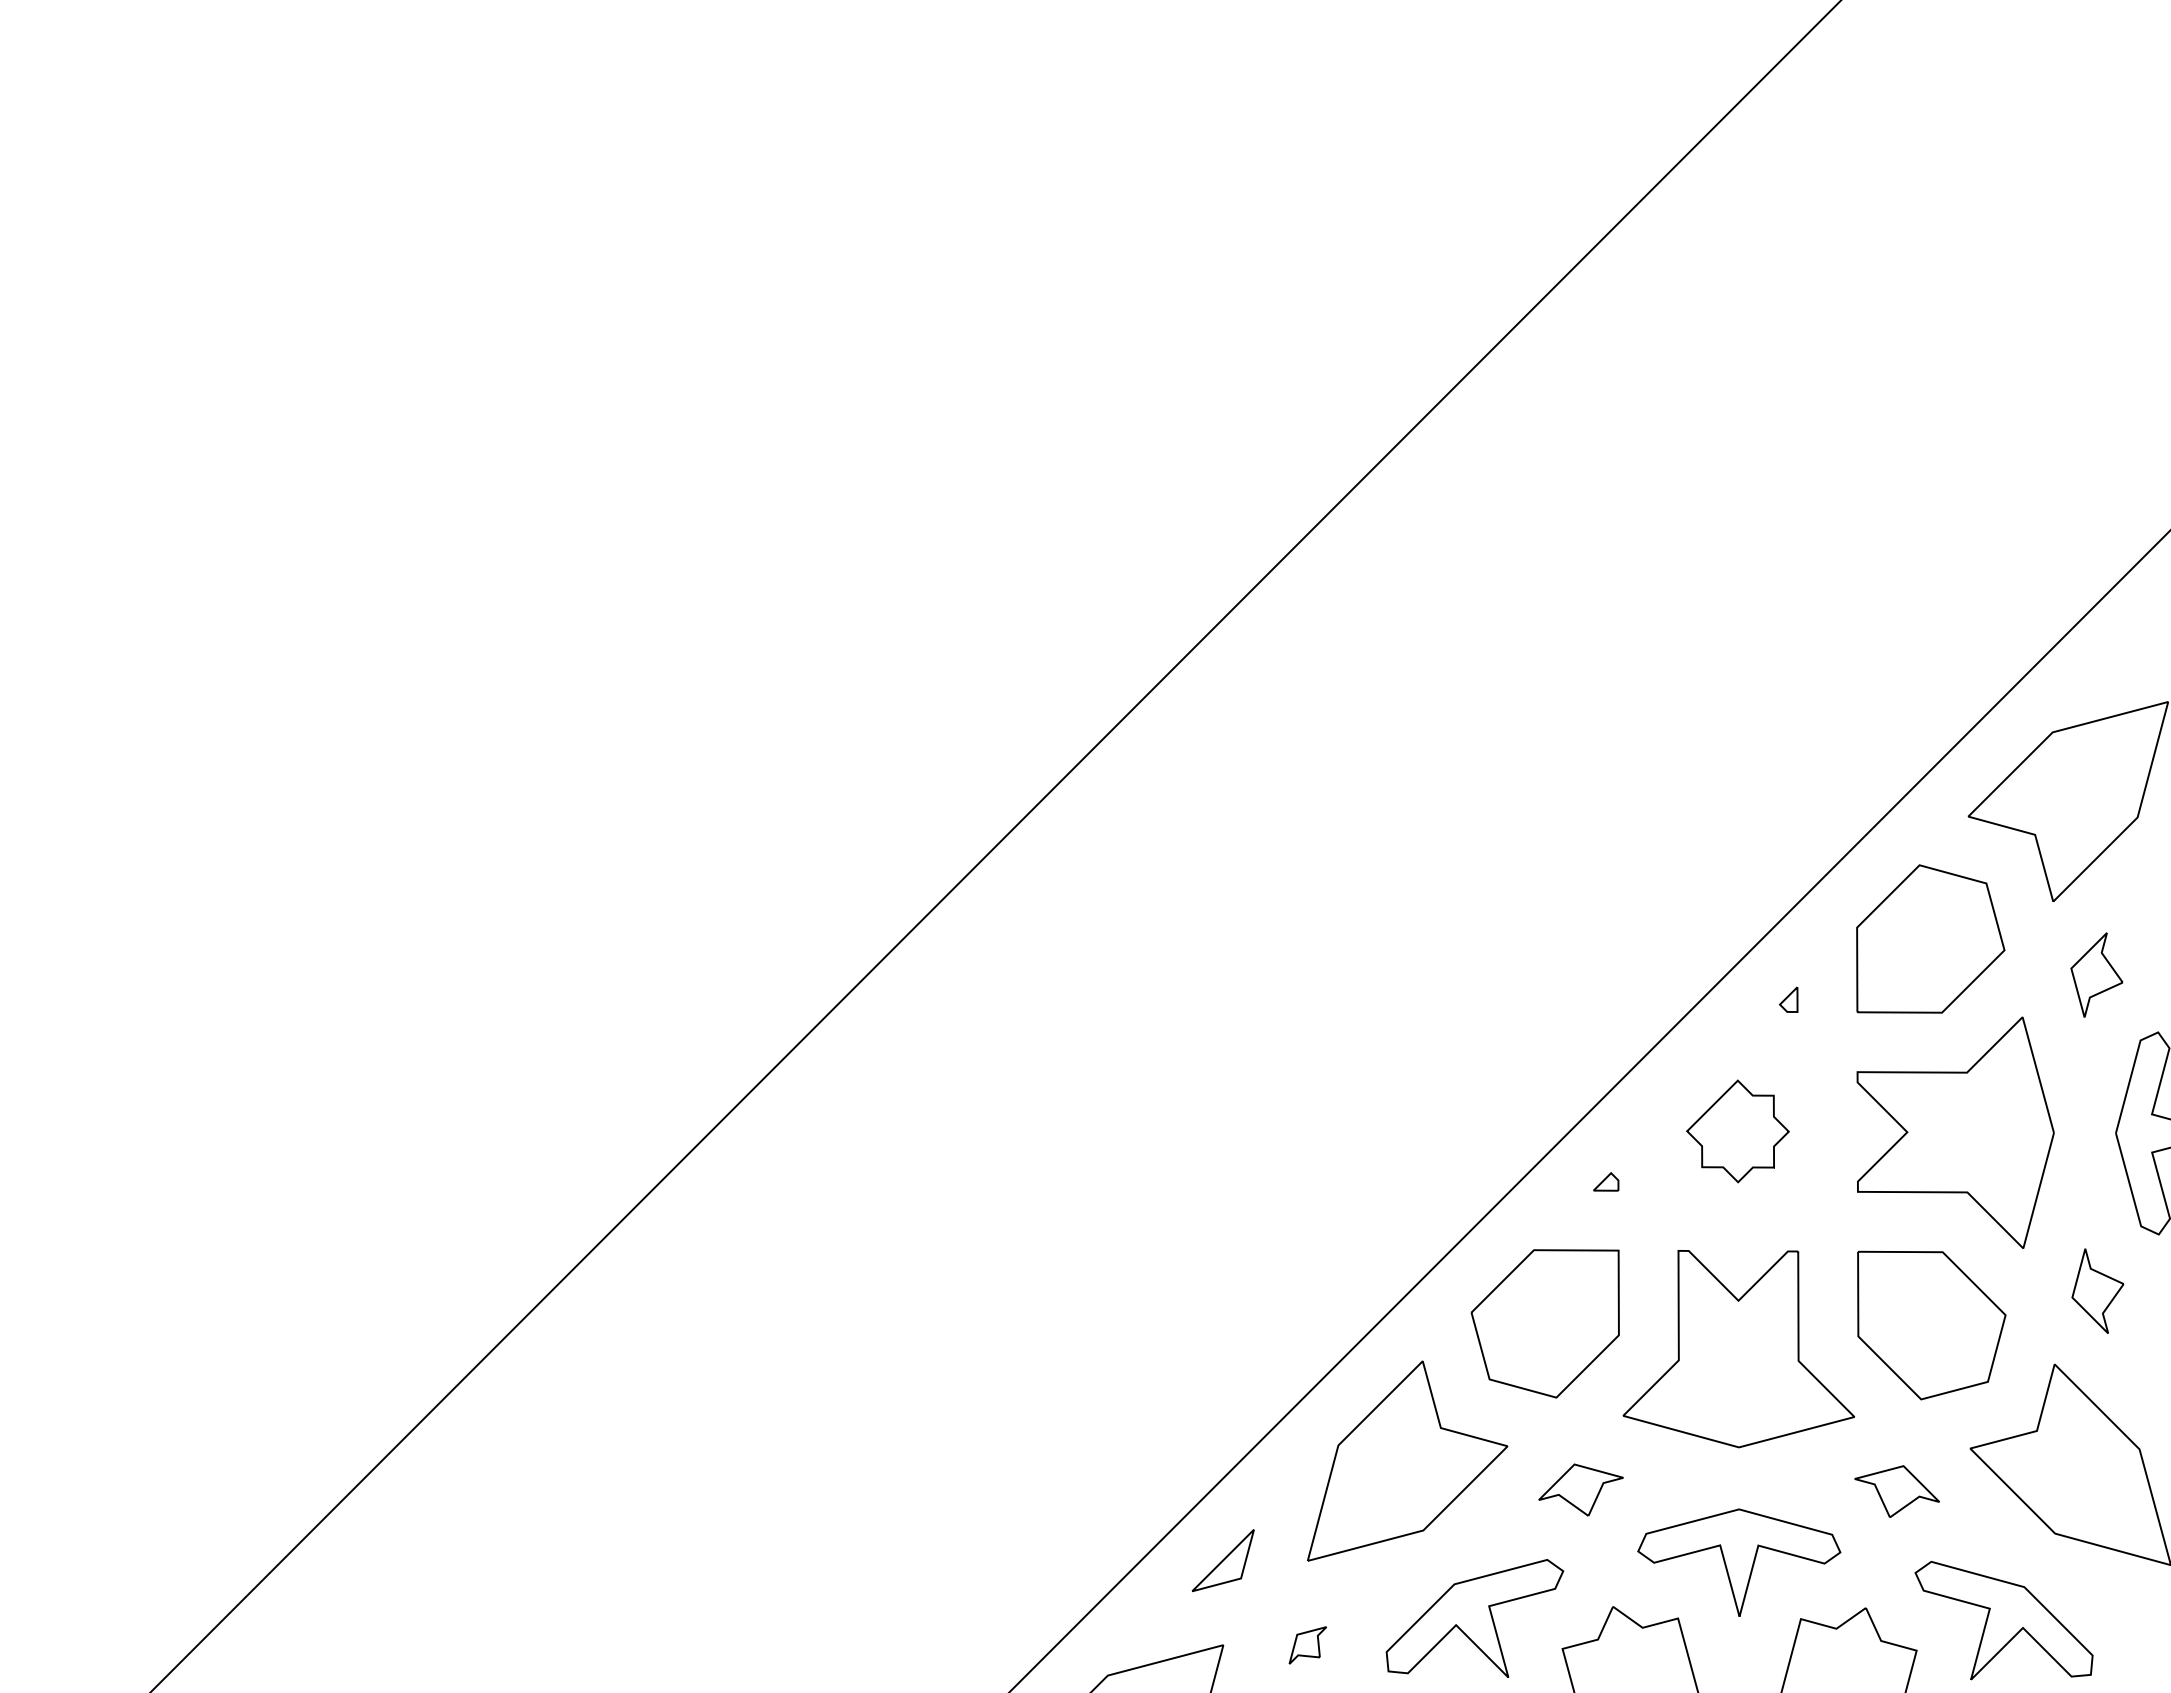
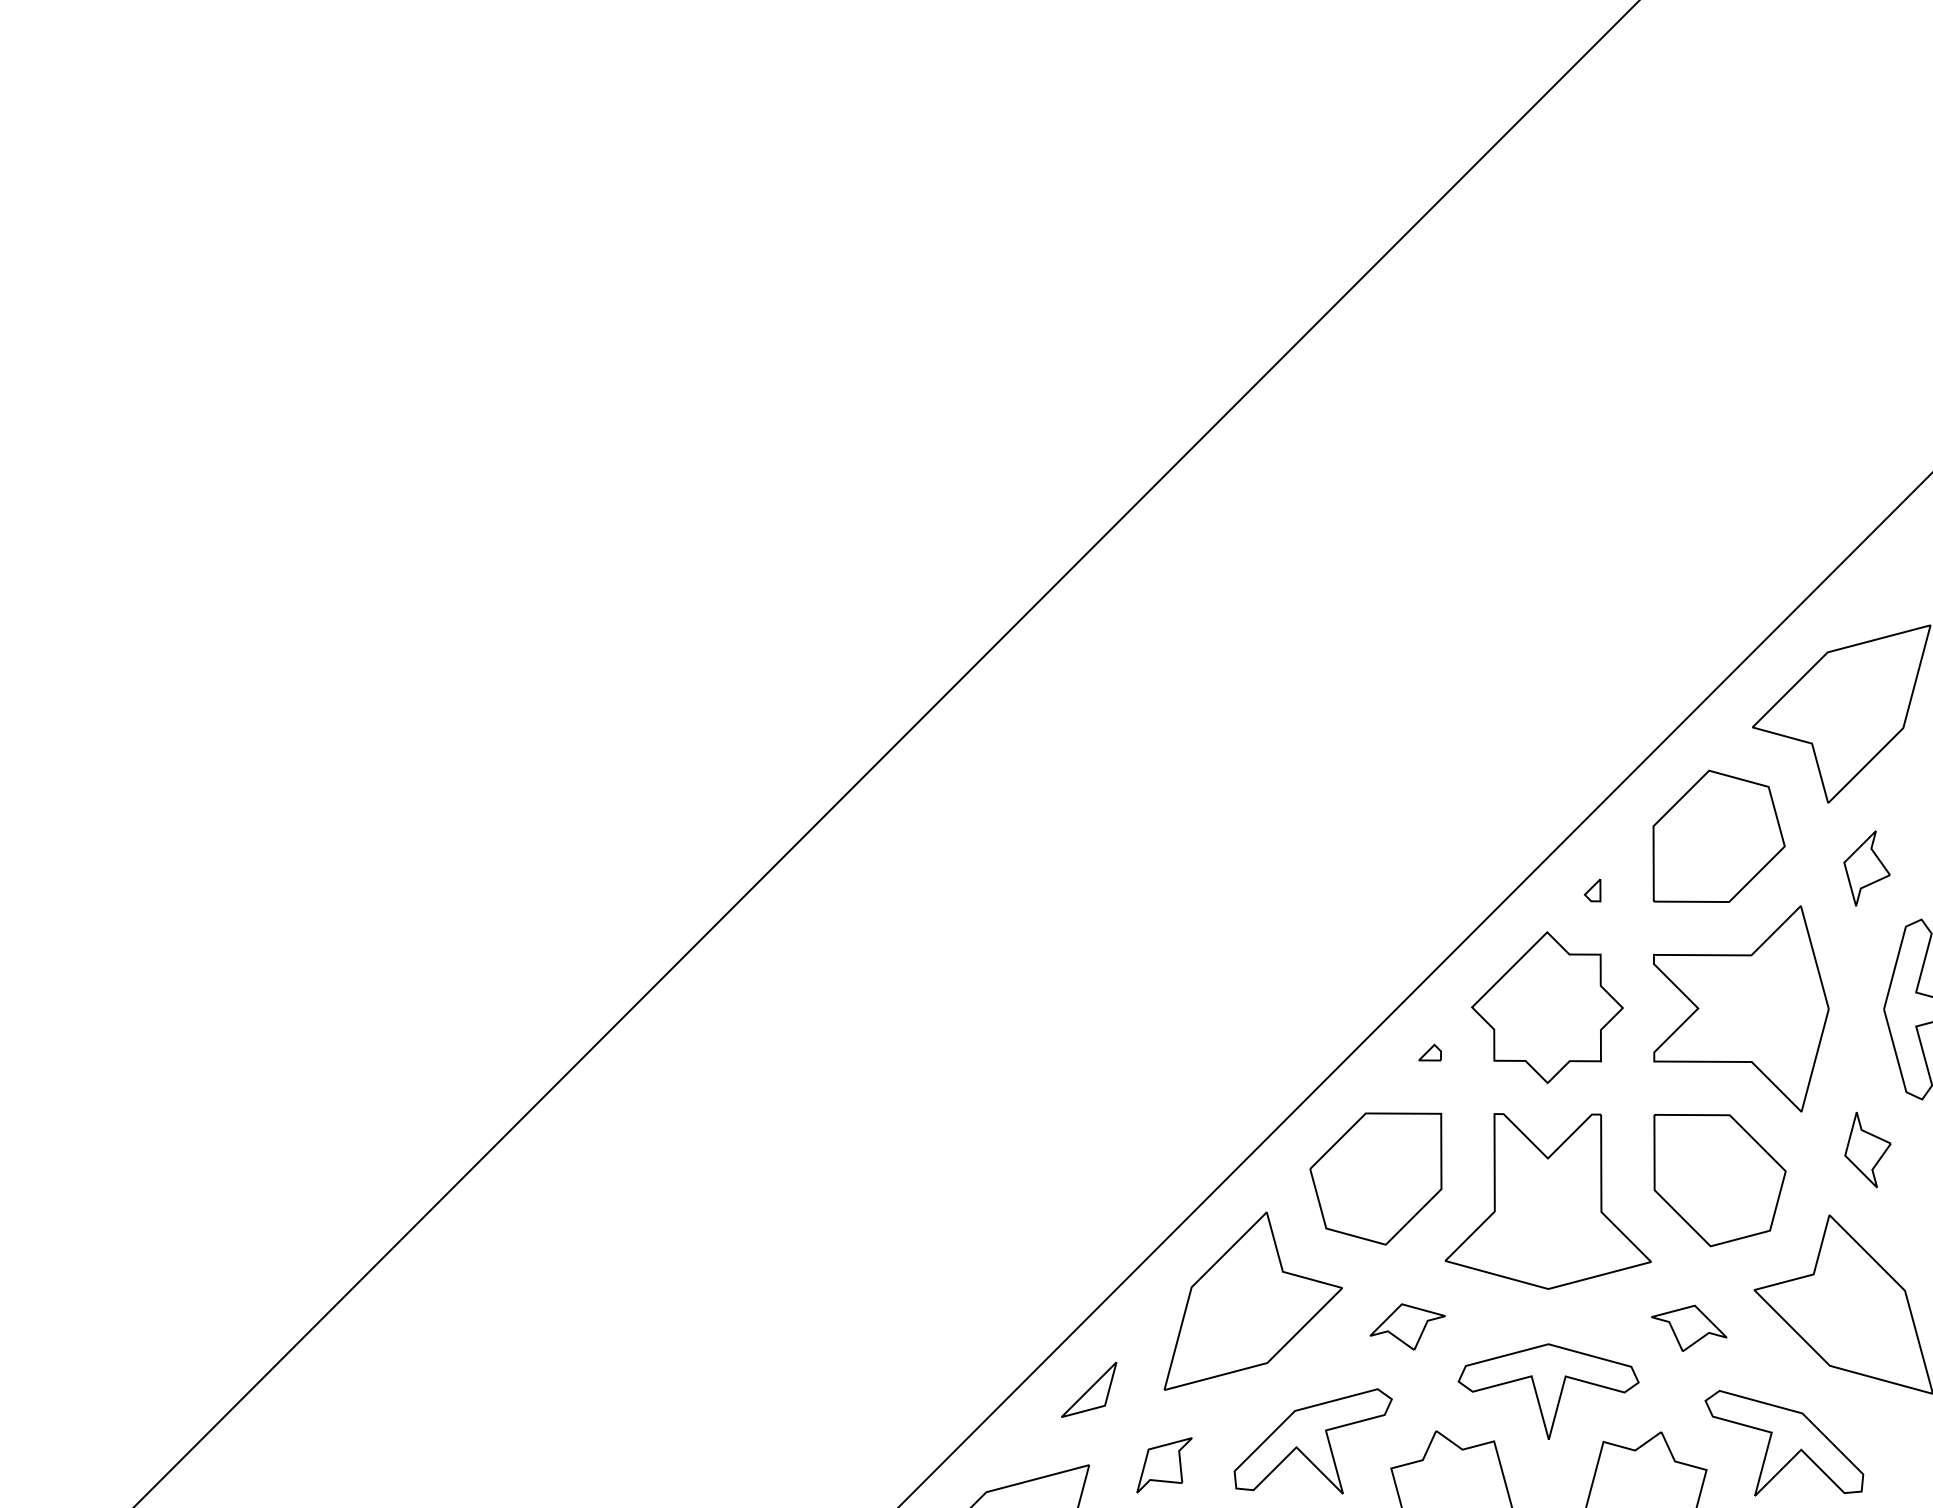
part: (1737, 1131) -> (1547, 1007), size x1.67
part: (1307, 1645) -> (1164, 1465), size x1.67

